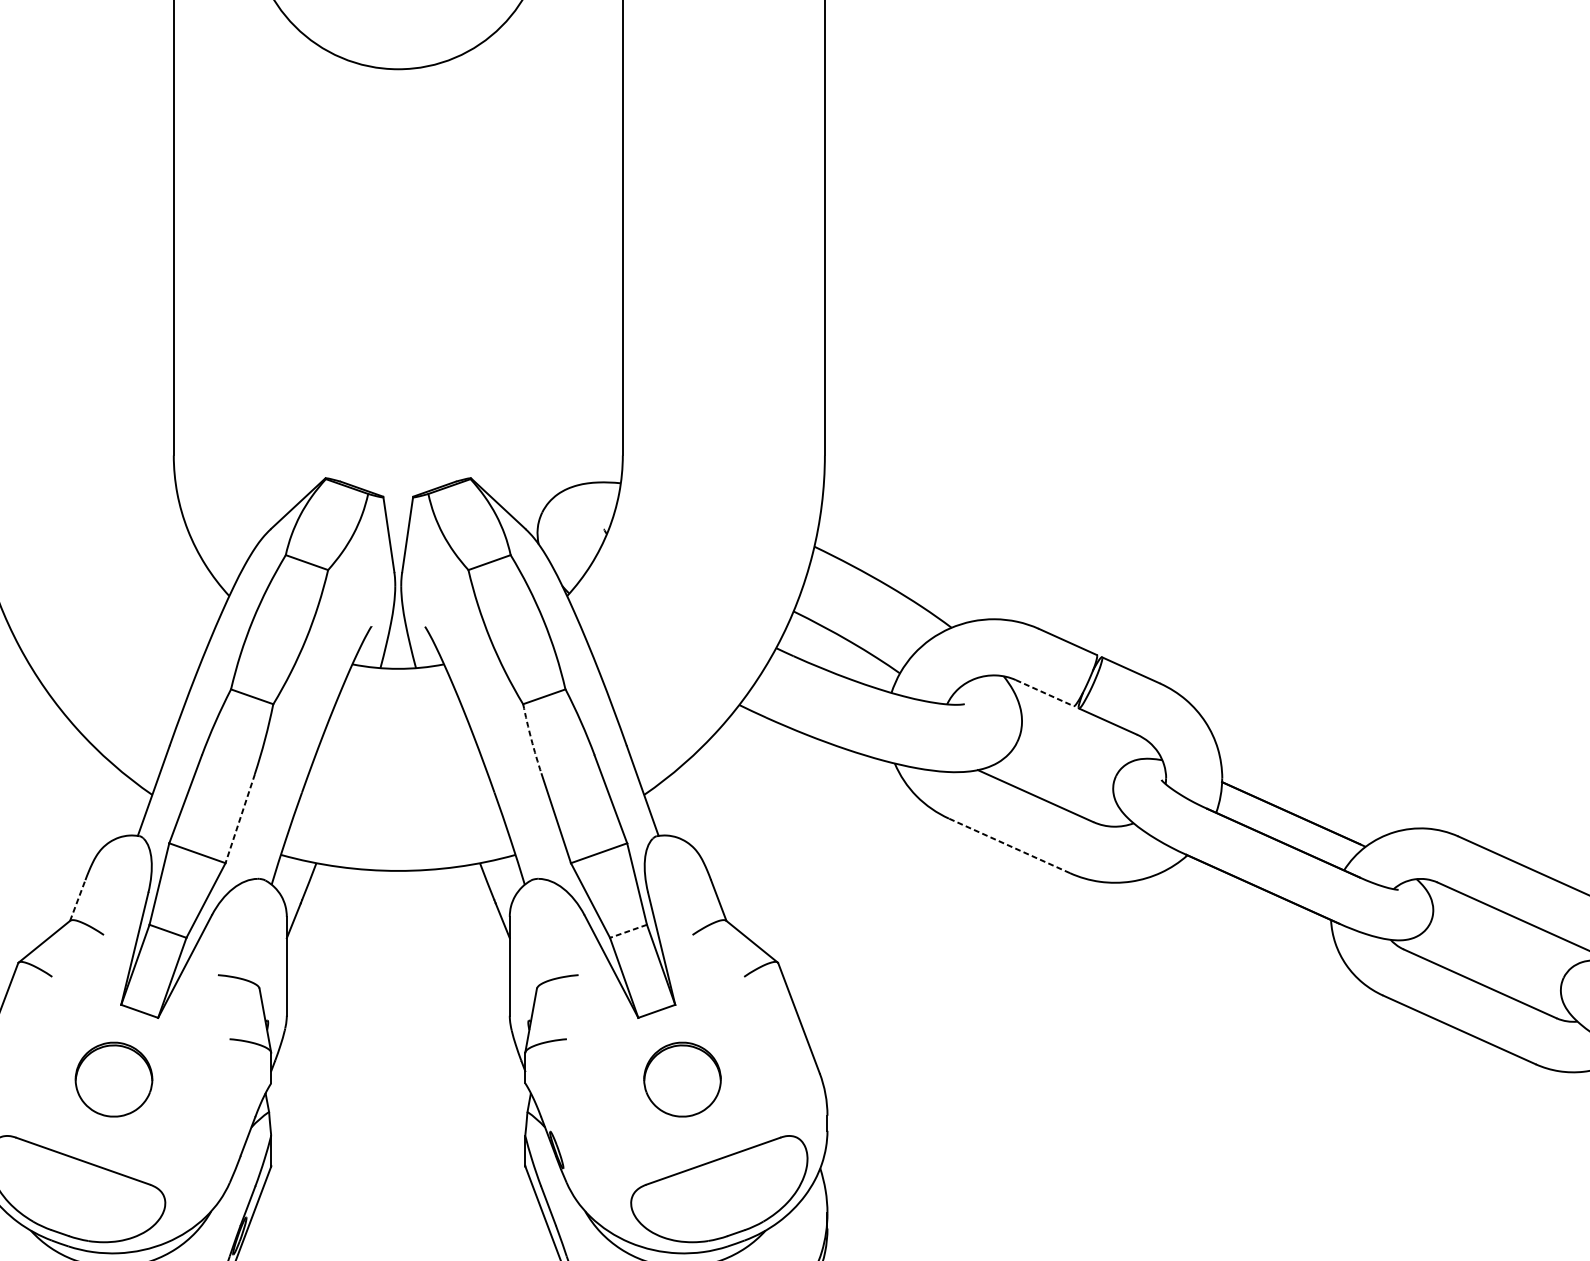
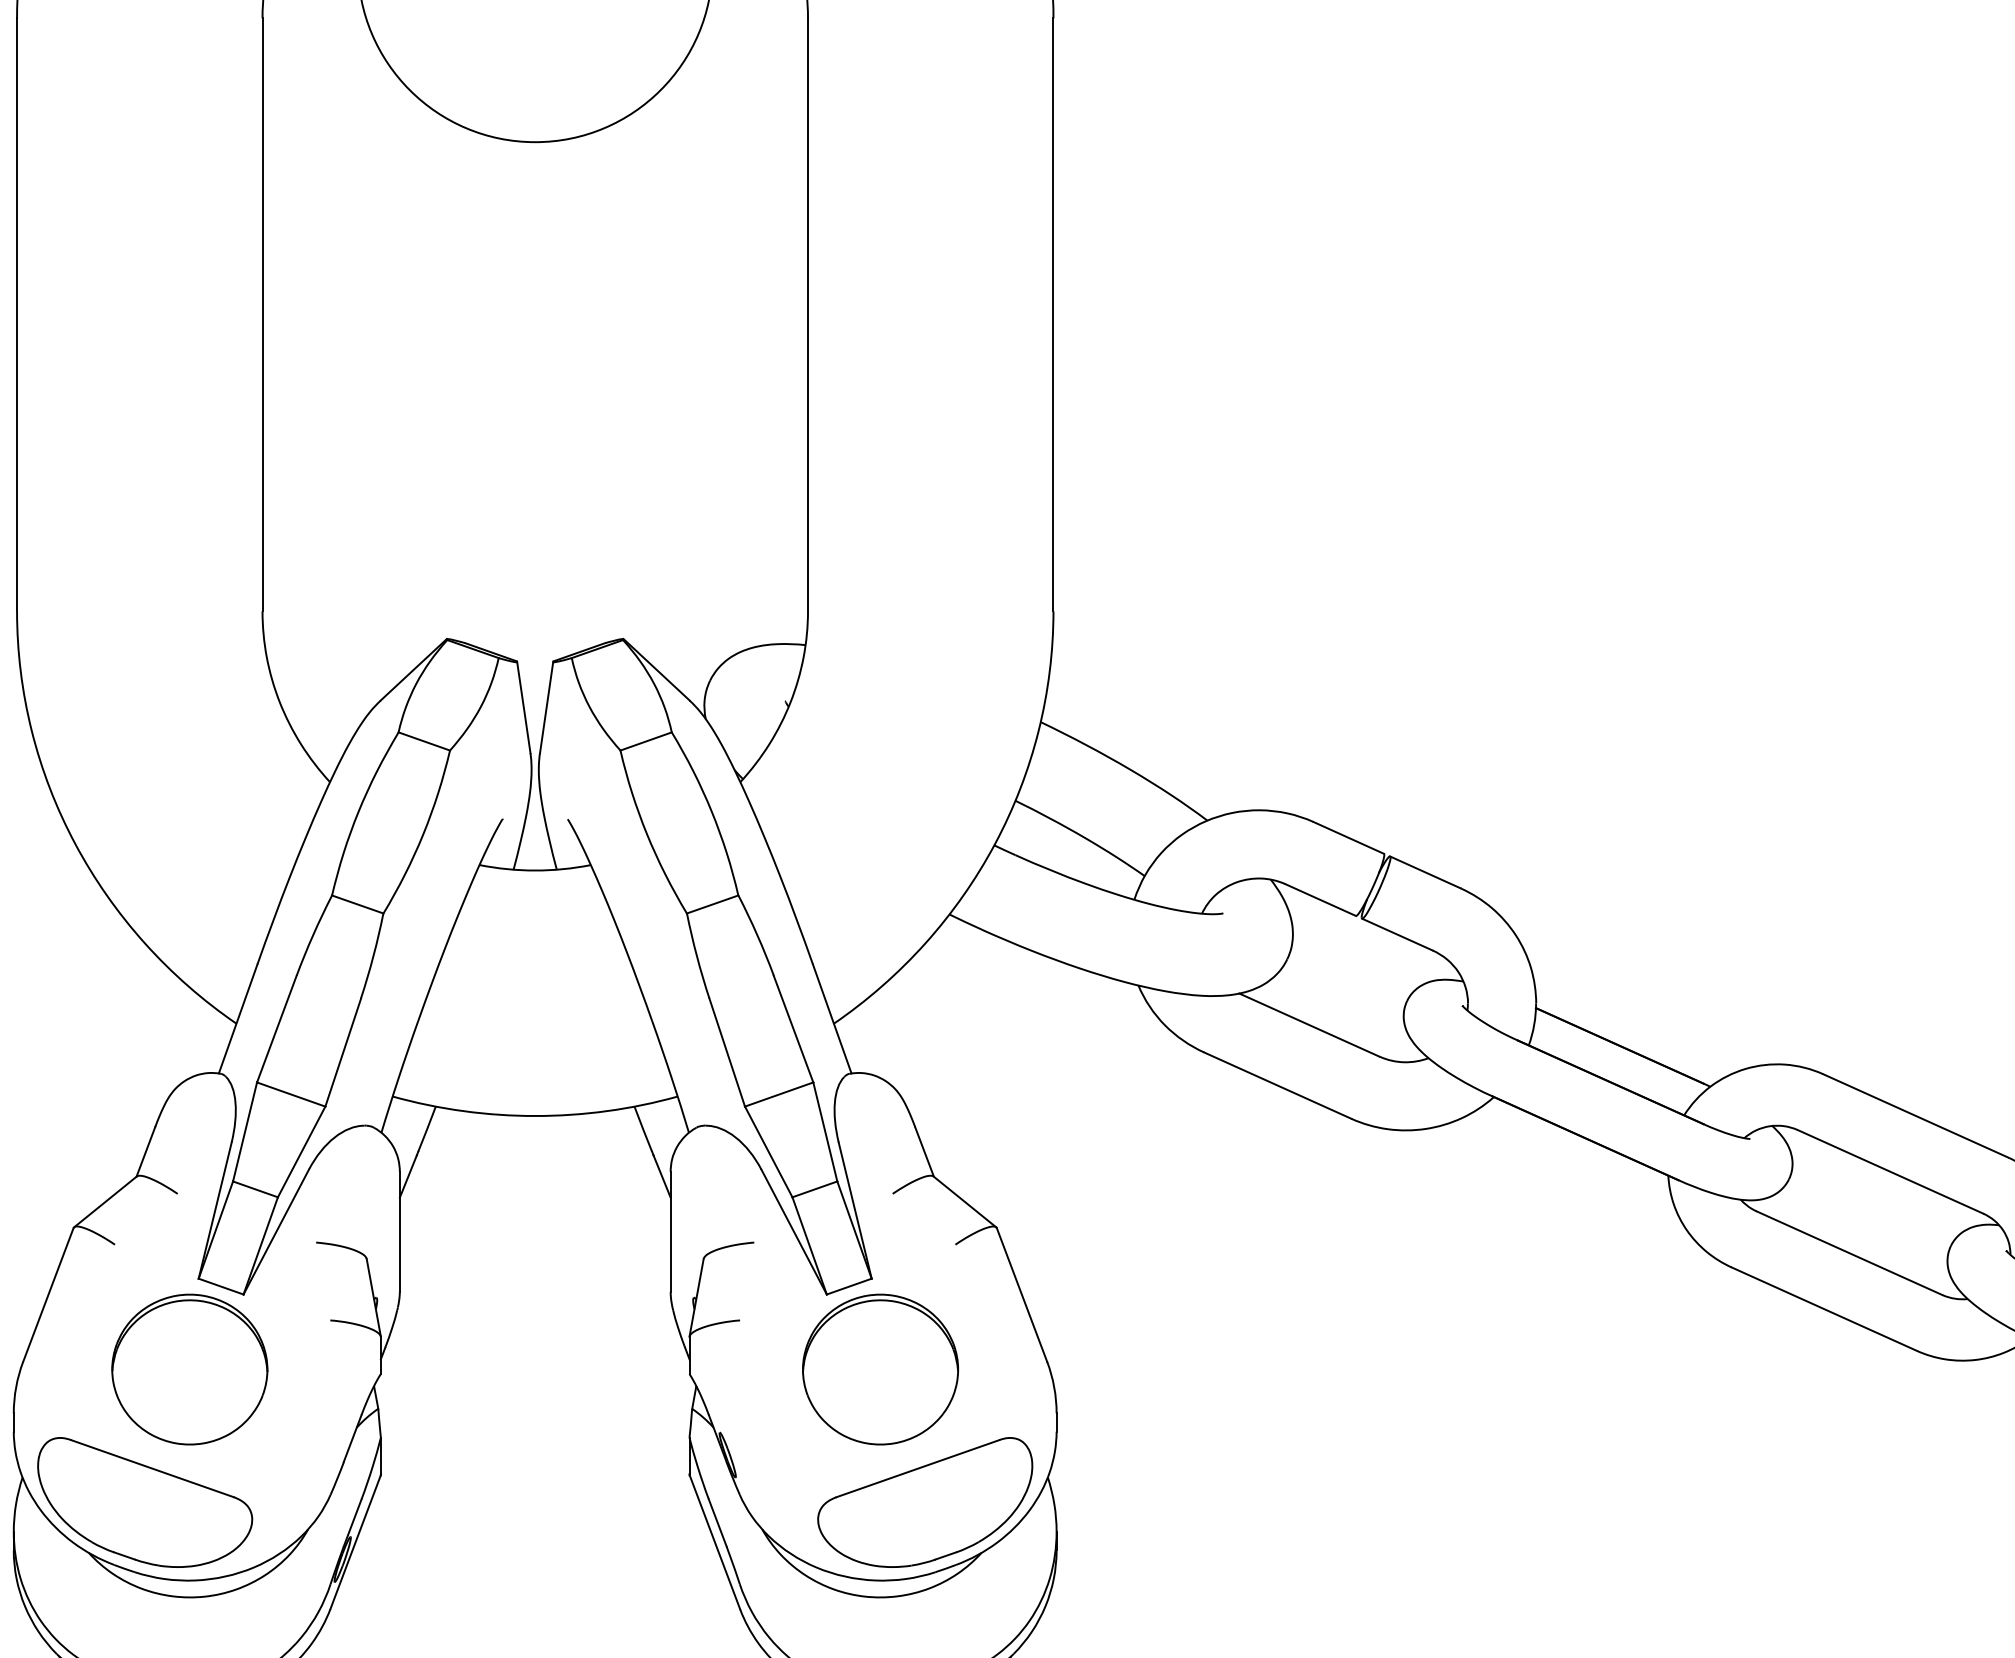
line: (1044, 693) -> (1320, 900), dashed -> solid
arc: (531, 739) -> (696, 956), dashed -> solid
line: (240, 818) -> (343, 1052), dashed -> solid
line: (1009, 845) -> (1277, 1085), dashed -> solid
line: (77, 900) -> (145, 1152), dashed -> solid
line: (628, 931) -> (814, 1189), dashed -> solid
part: (113, 1079) -> (189, 1369), size x1.67
part: (682, 1079) -> (880, 1369), size x1.67

